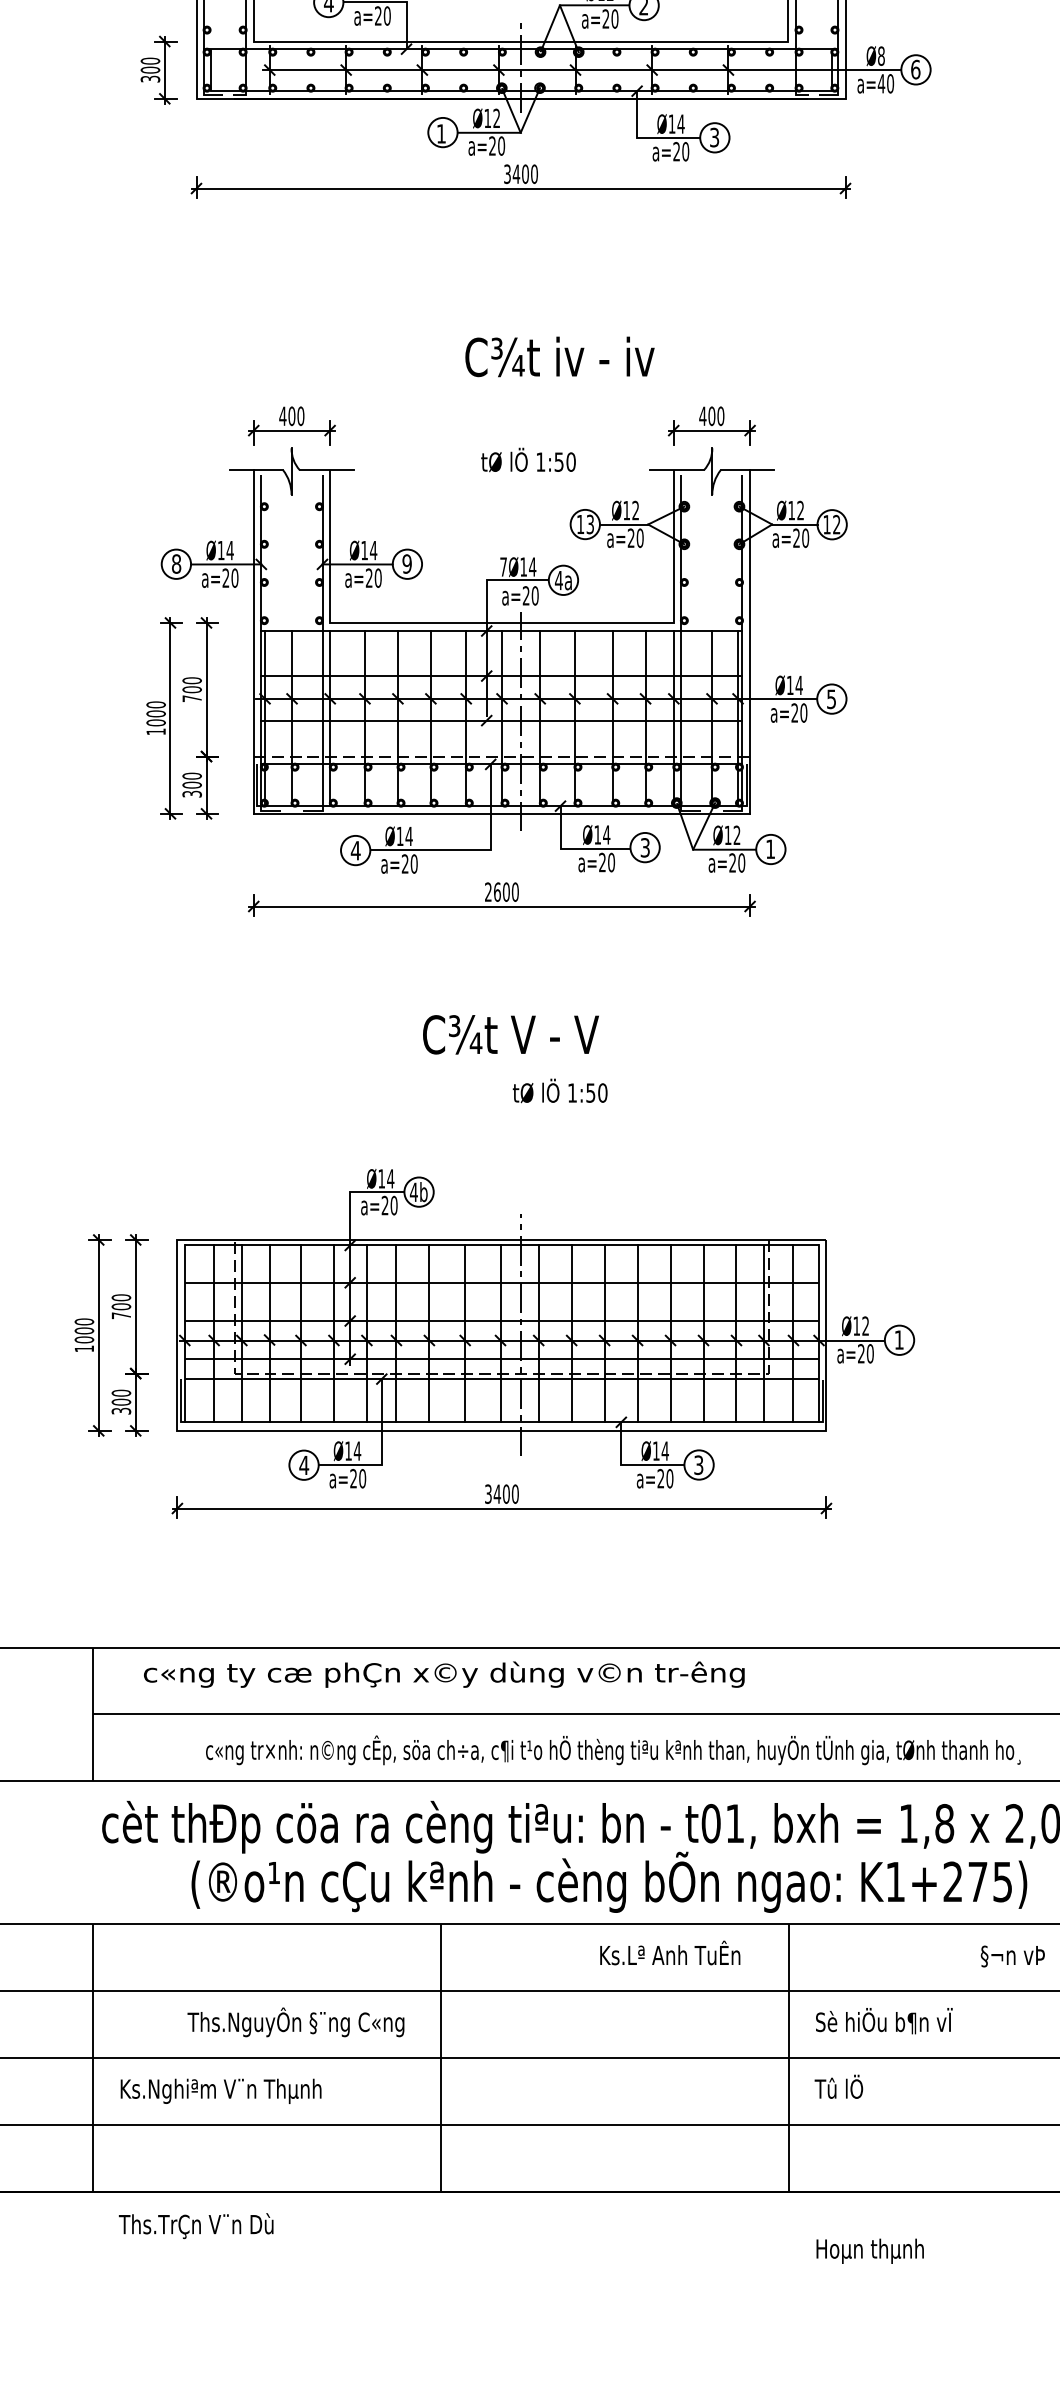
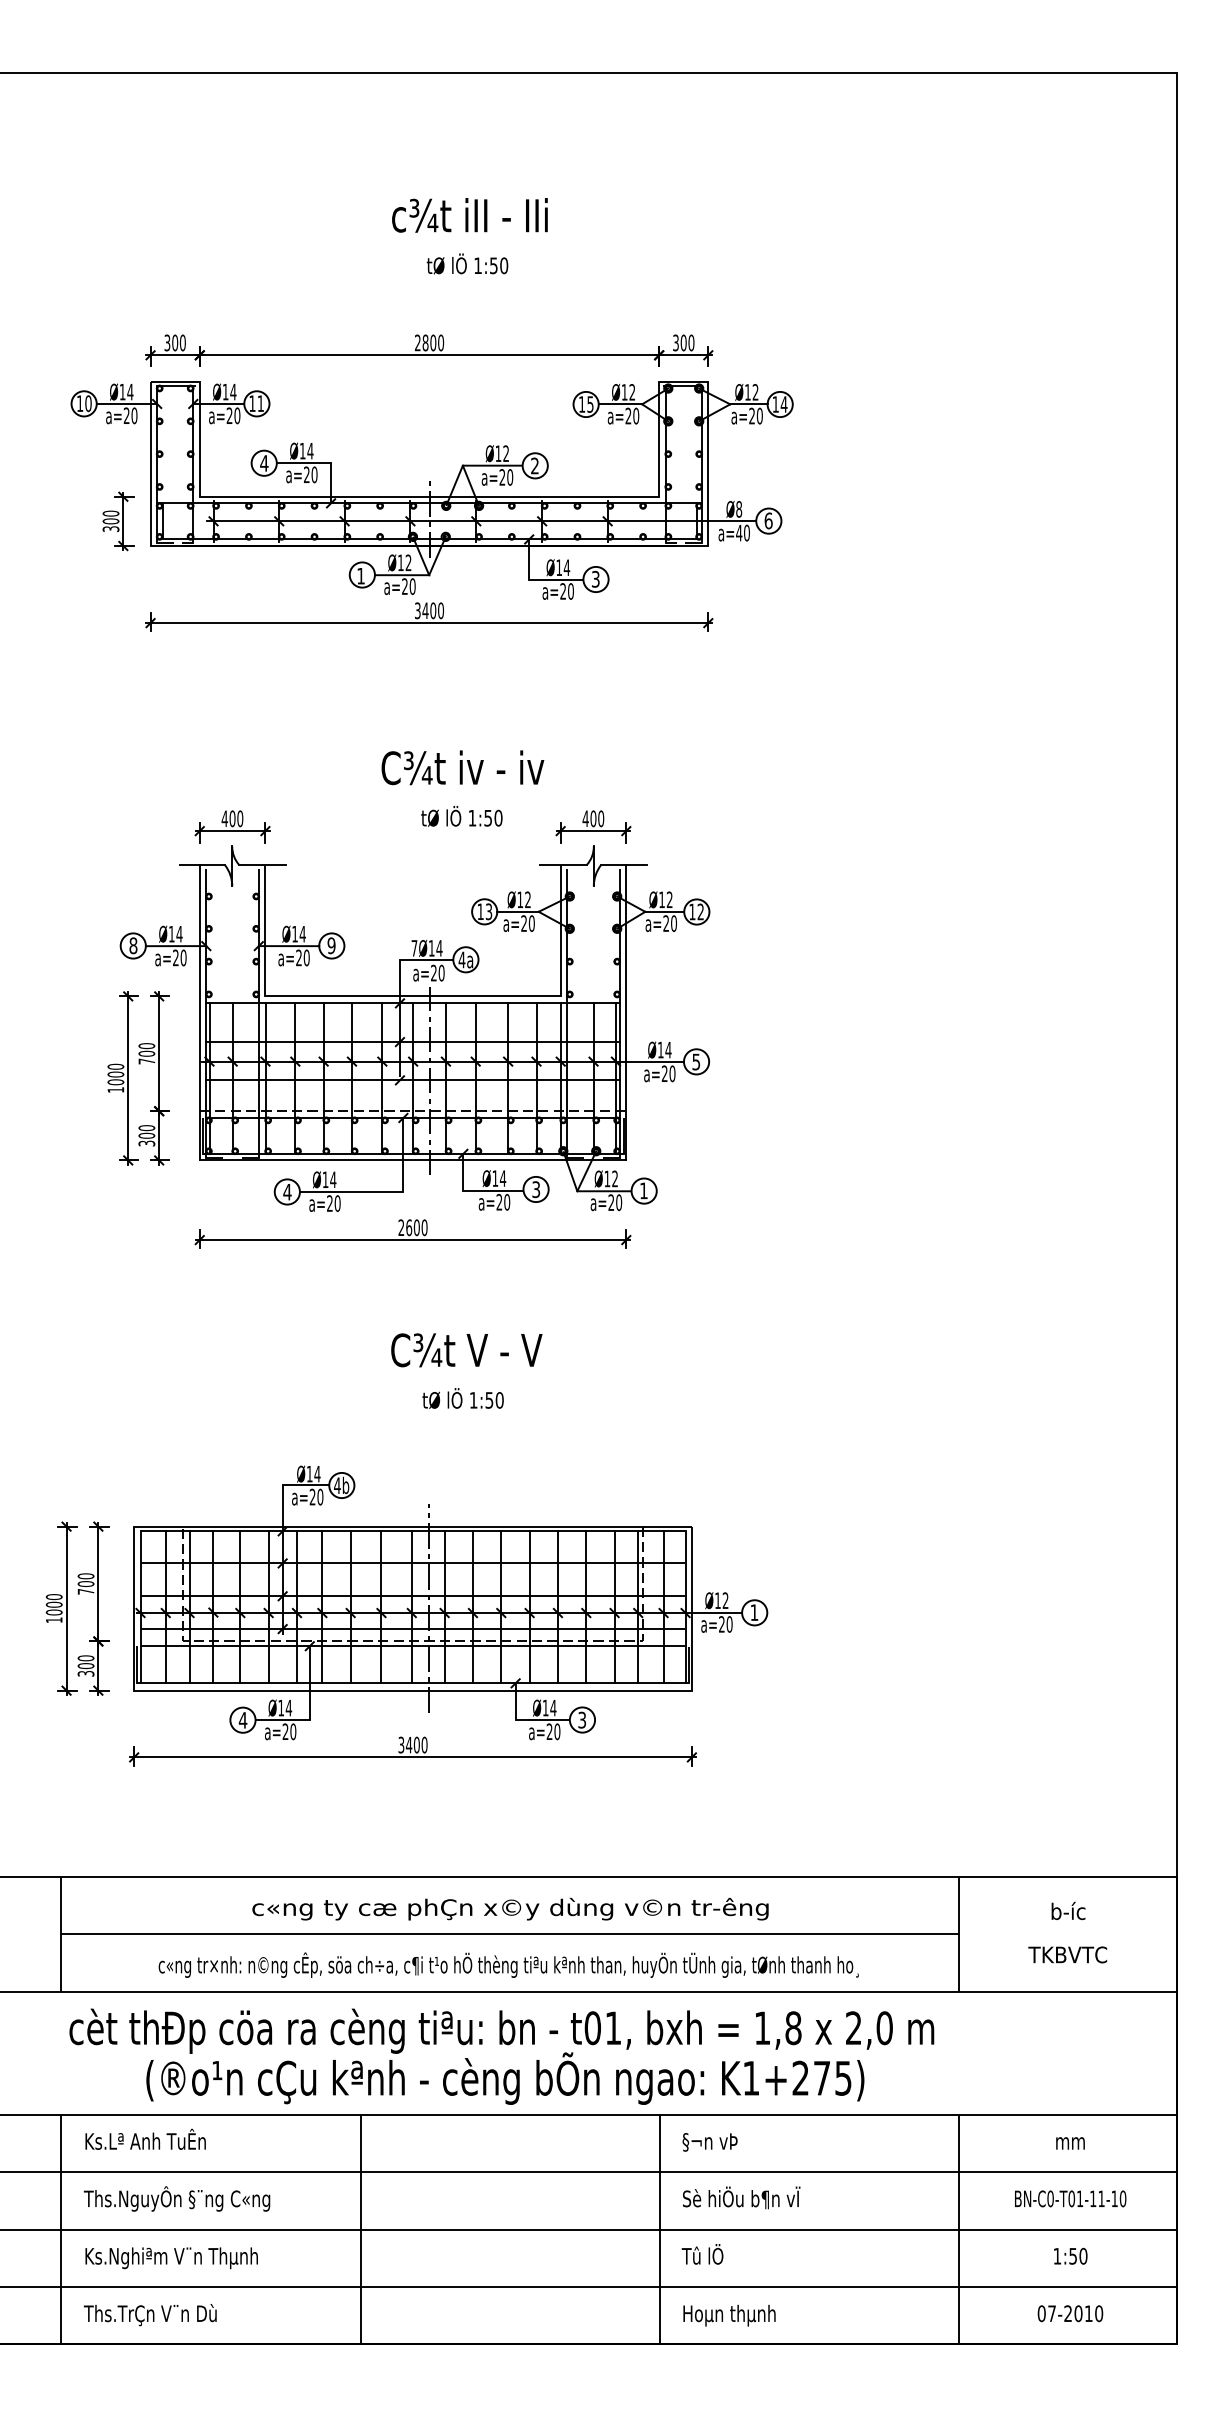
text: (528, 460) -> (461, 816), moved
text: (510, 1035) -> (466, 1350), moved
text: (444, 1673) -> (510, 1908), moved
text: (670, 1952) -> (145, 2138), moved
text: (1012, 1956) -> (709, 2142), moved
text: (295, 2021) -> (176, 2198), moved
text: (195, 2226) -> (149, 2315), moved
text: (870, 2251) -> (729, 2315), moved

